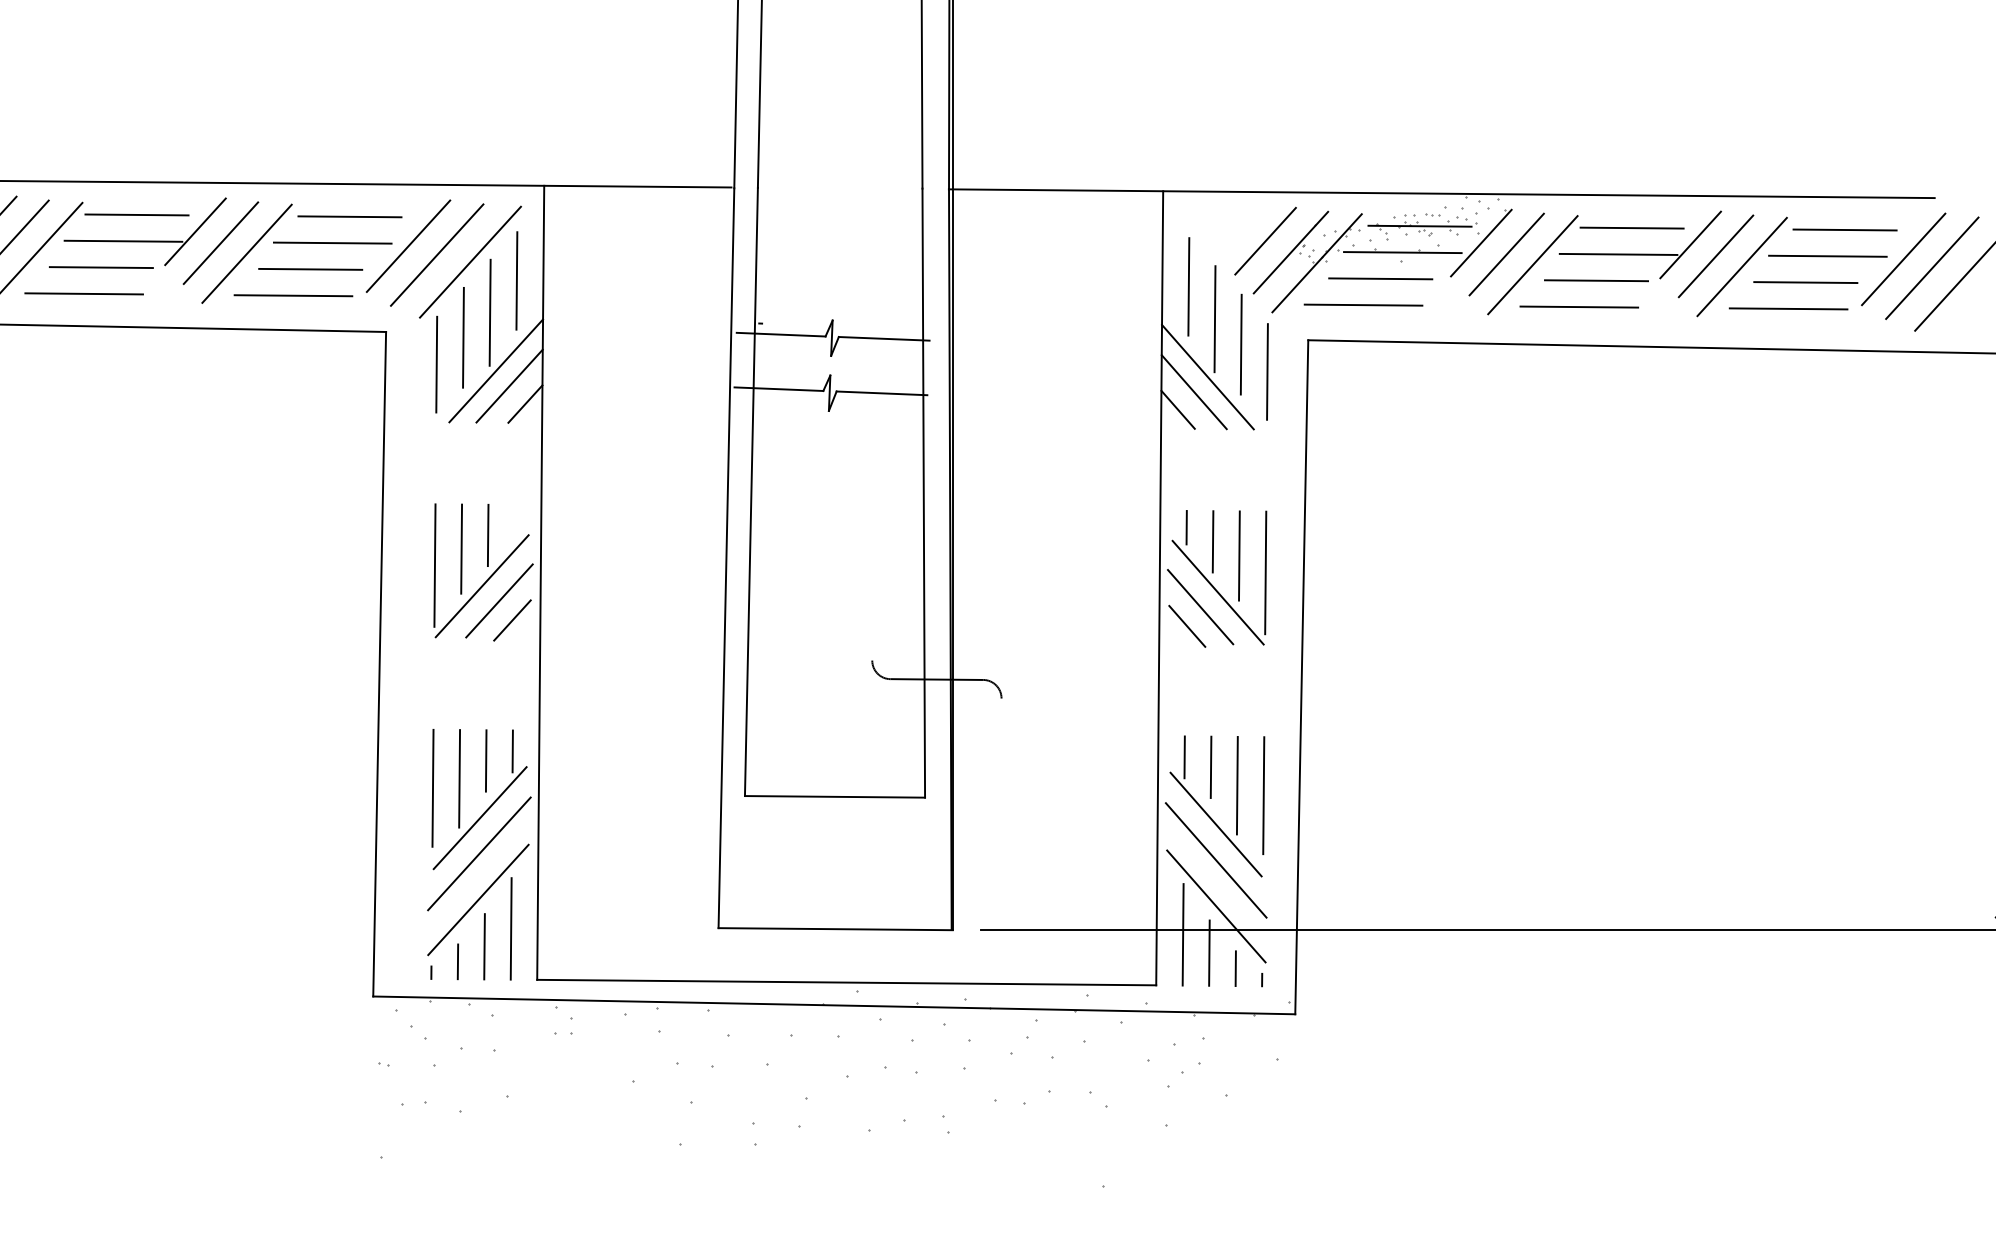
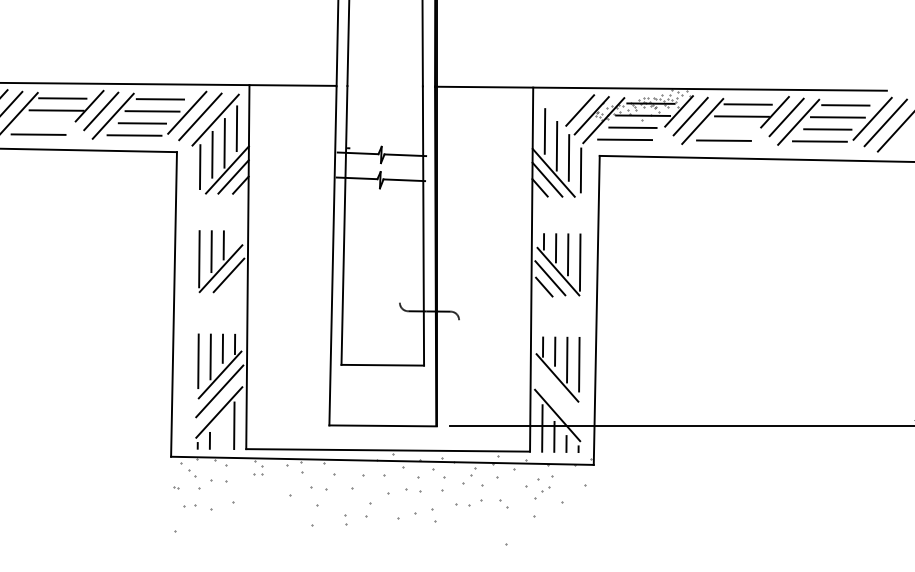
line: (101, 267) -> (46, 122), removed
line: (1595, 280) -> (731, 128), removed
line: (511, 620) -> (234, 284), removed
line: (1216, 860) -> (557, 394), removed
line: (483, 945) -> (221, 433), removed
part: (945, 1124) -> (433, 515), size x1.6

